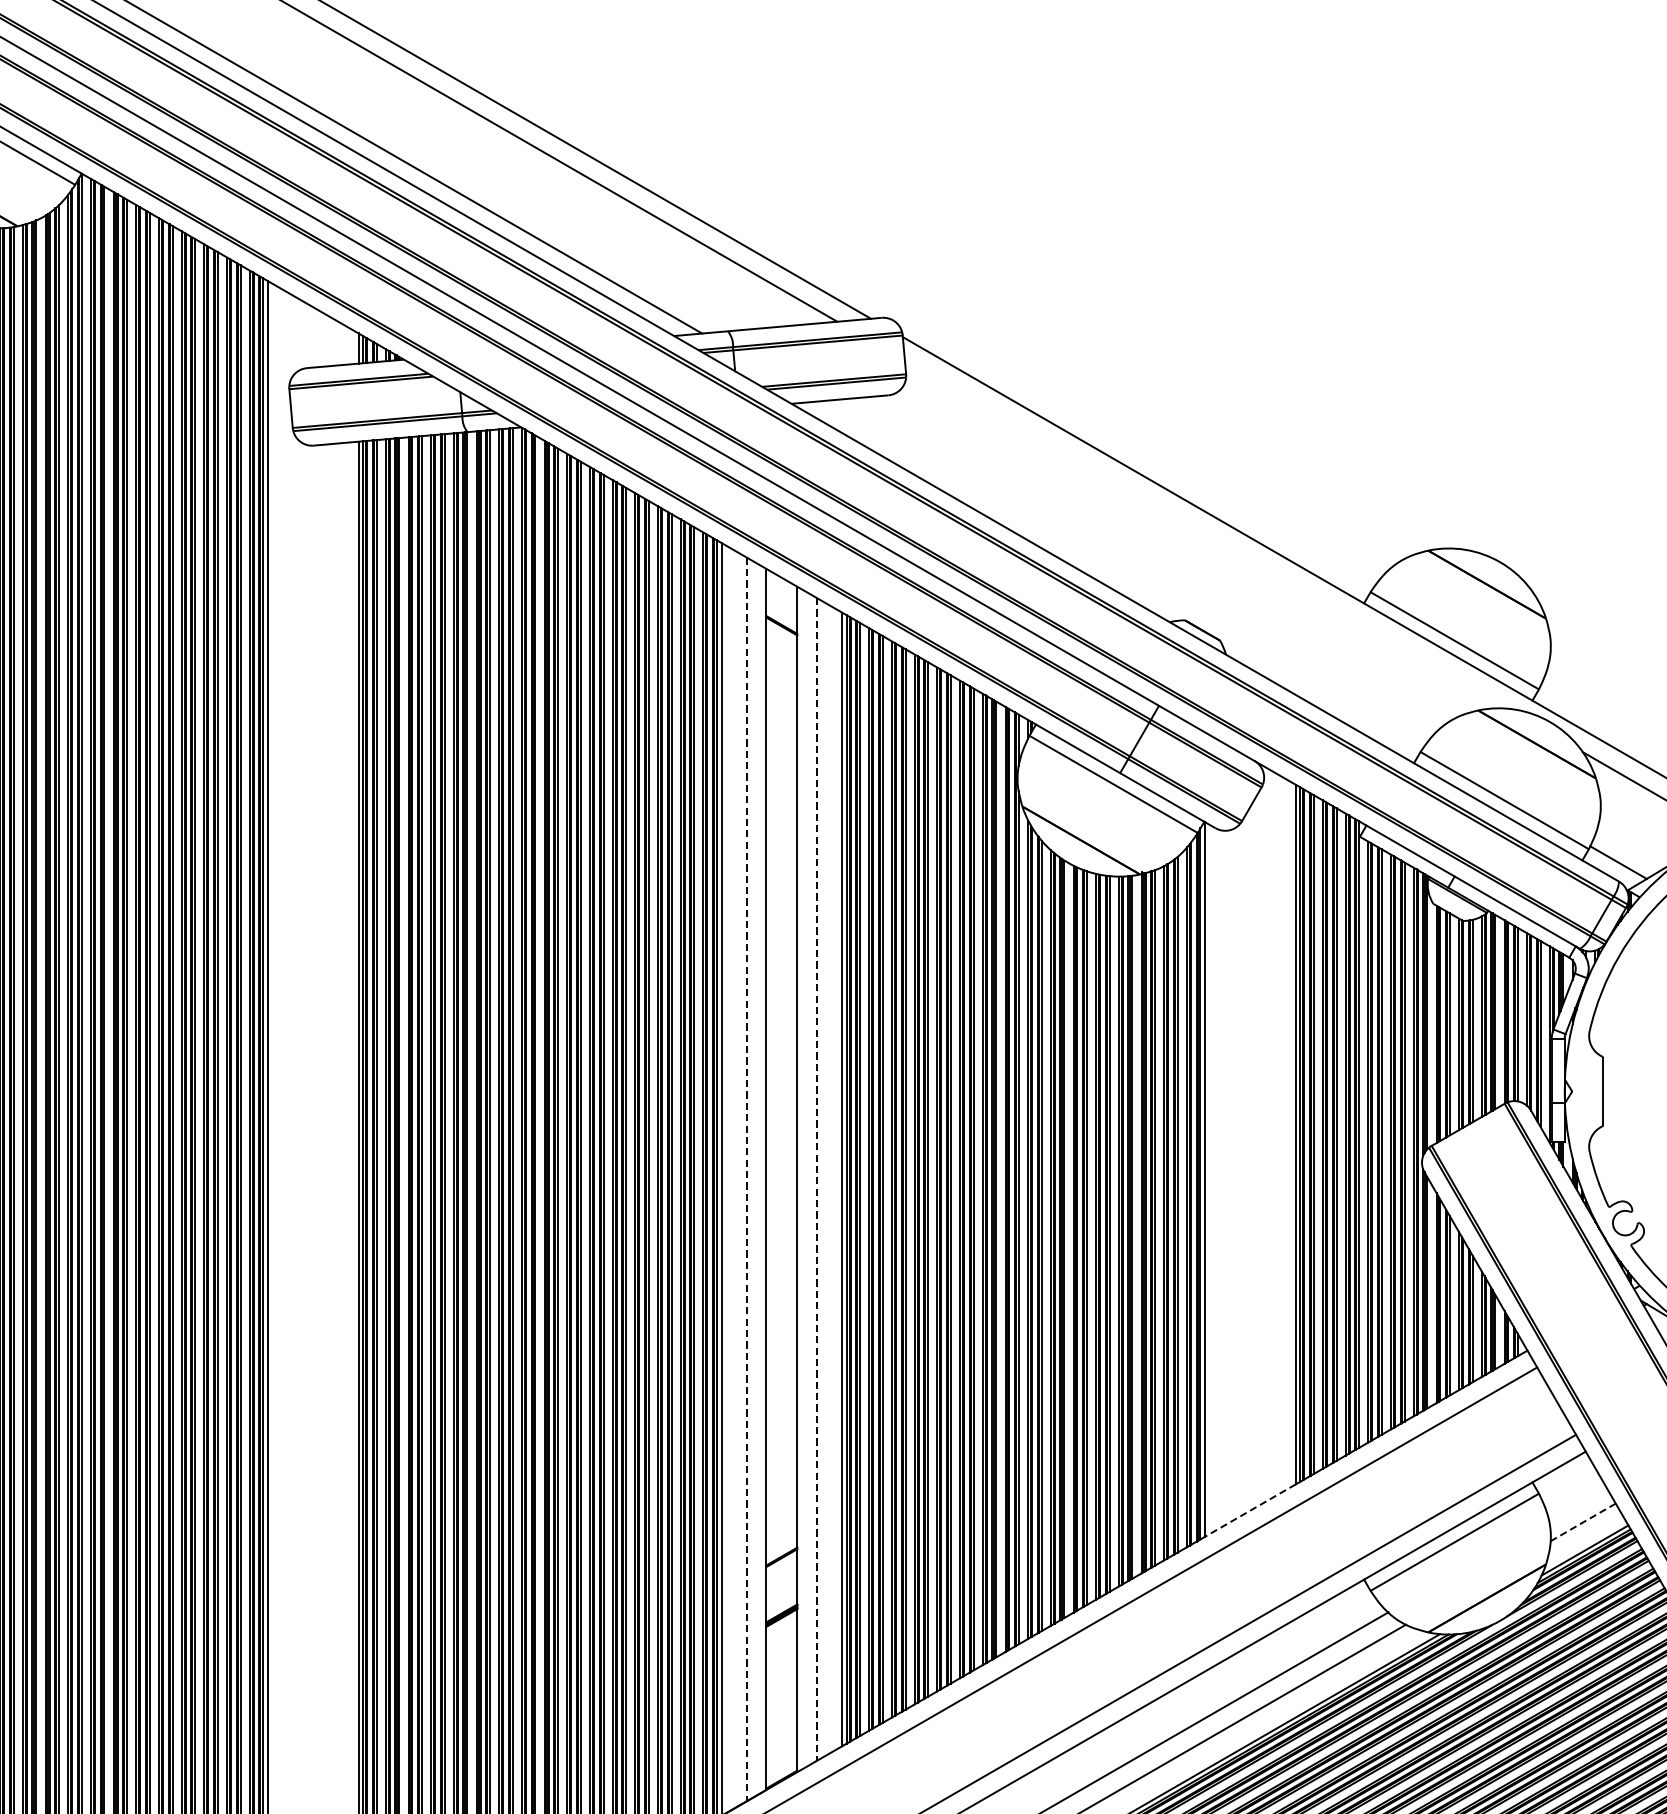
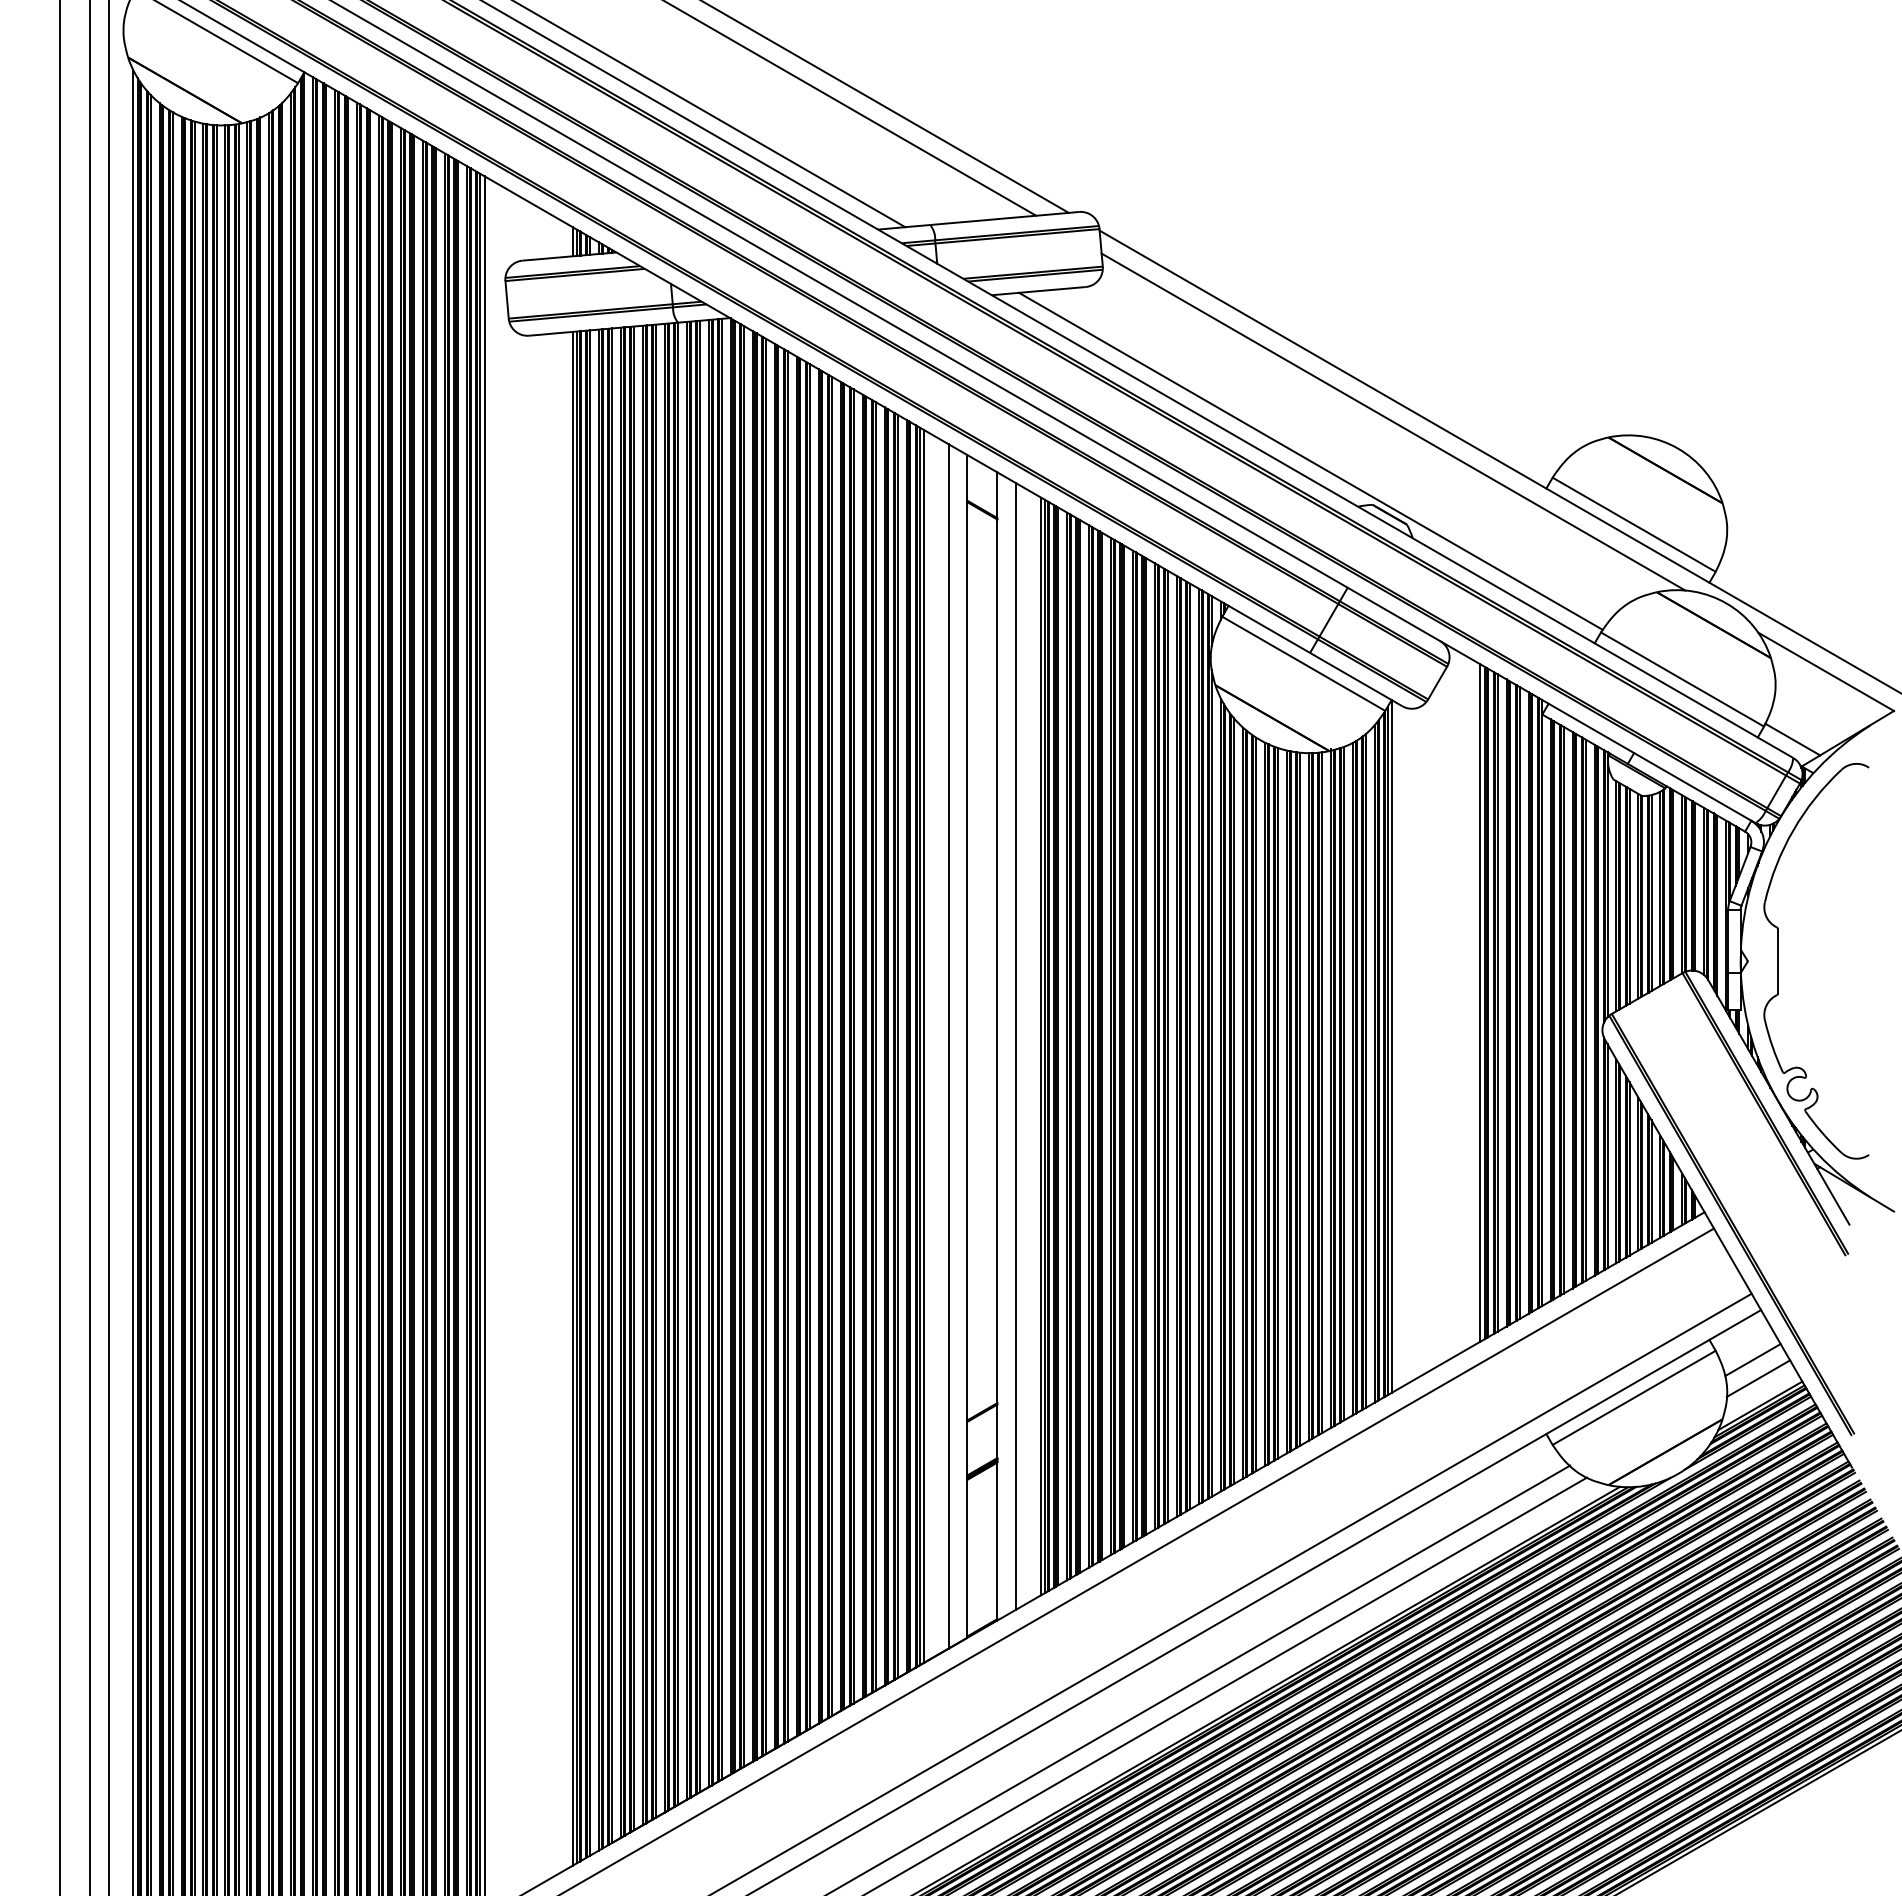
line: (1206, 534) -> (1393, 421), added
line: (1120, 574) -> (1310, 460), added
line: (746, 1179) -> (948, 1046), dashed -> solid
line: (817, 1179) -> (1016, 1046), dashed -> solid
line: (1576, 1503) -> (1752, 1360), added
line: (1250, 1510) -> (1436, 1367), dashed -> solid
line: (1583, 1522) -> (1758, 1378), dashed -> solid

